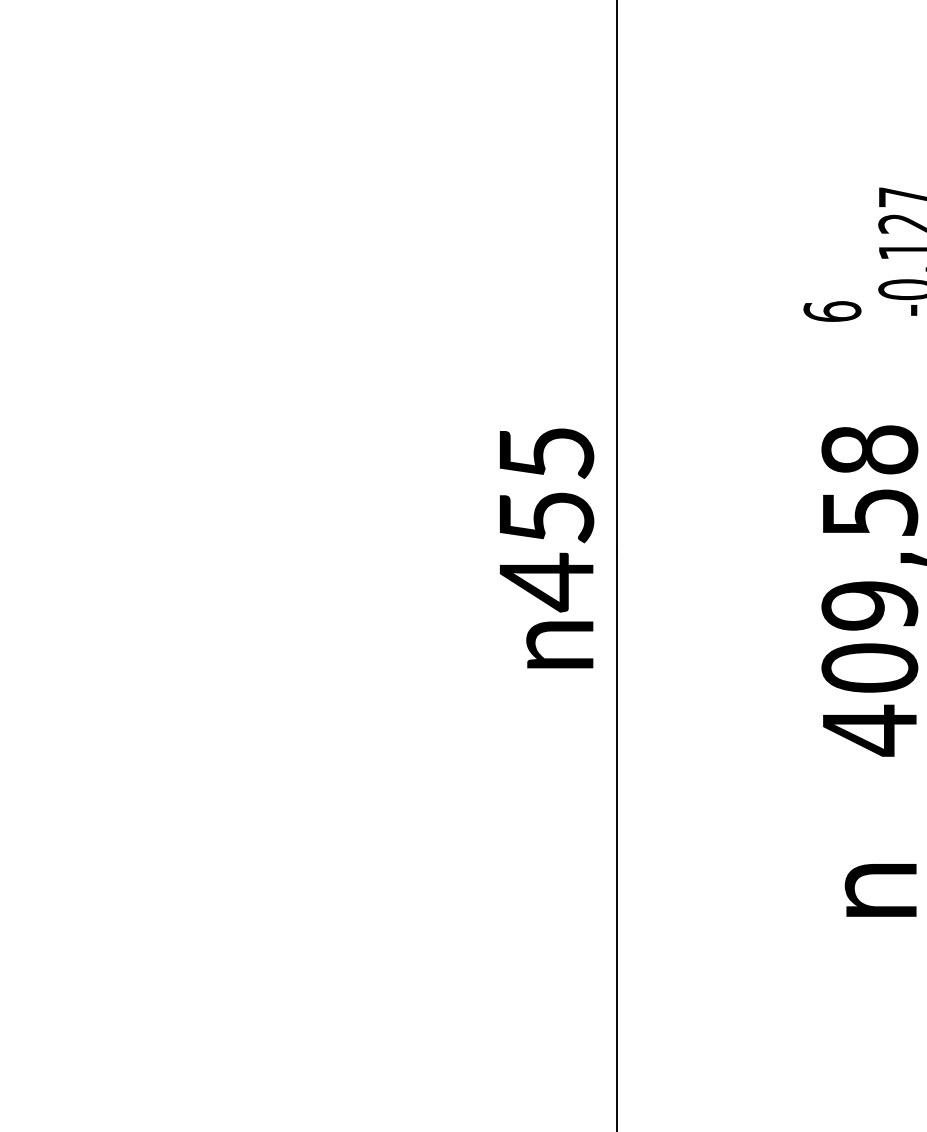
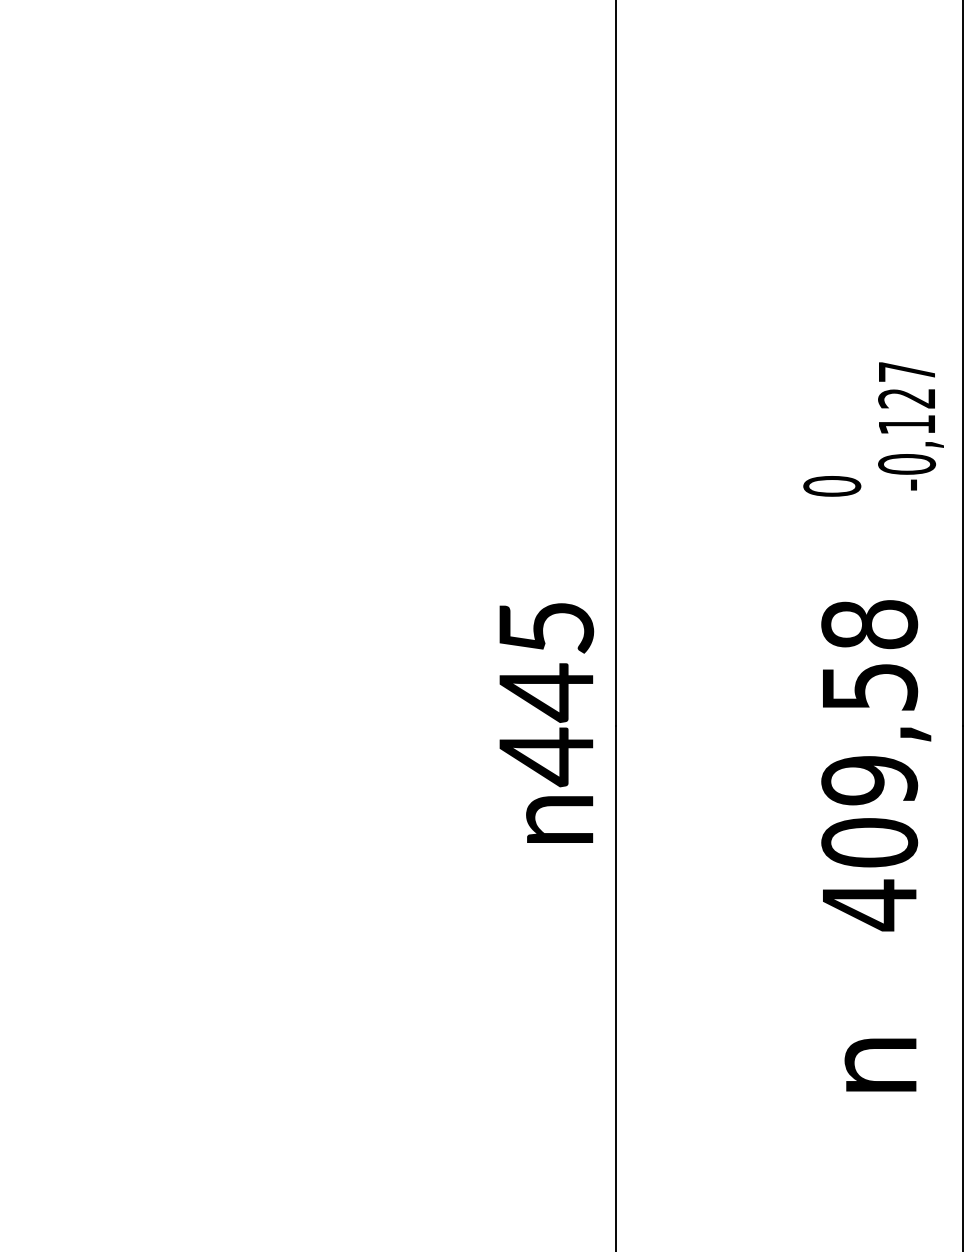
text: (832, 310) -> (832, 485), 6 -> 0
text: (546, 517) -> (546, 692), 455 -> 445

